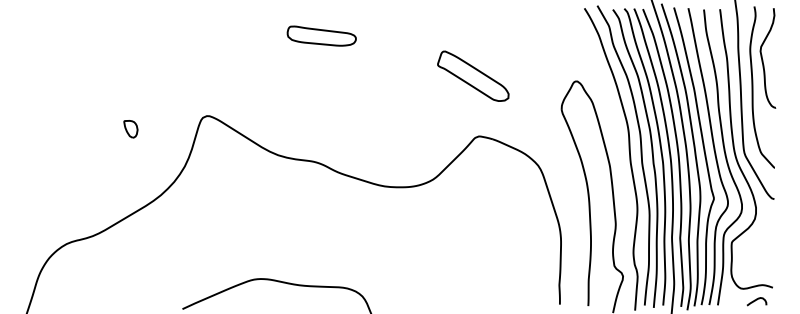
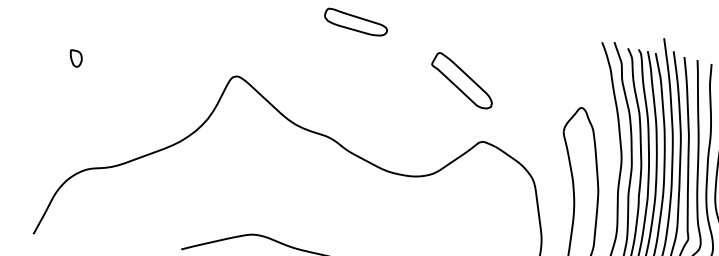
part: (473, 75) -> (462, 80), moved
part: (130, 129) -> (75, 58), moved

